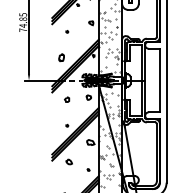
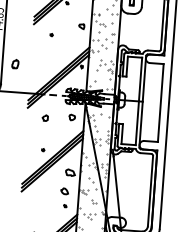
part: (61, 57) -> (15, 63), moved
part: (68, 161) -> (63, 190), moved

